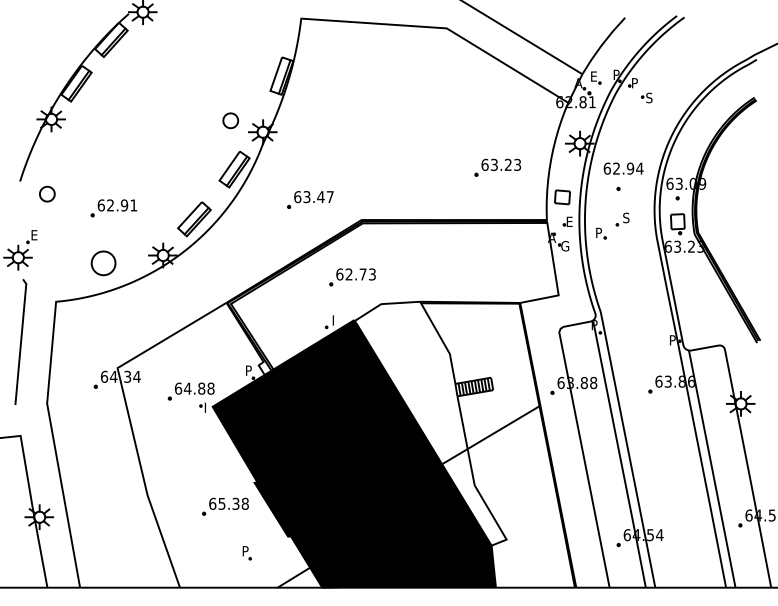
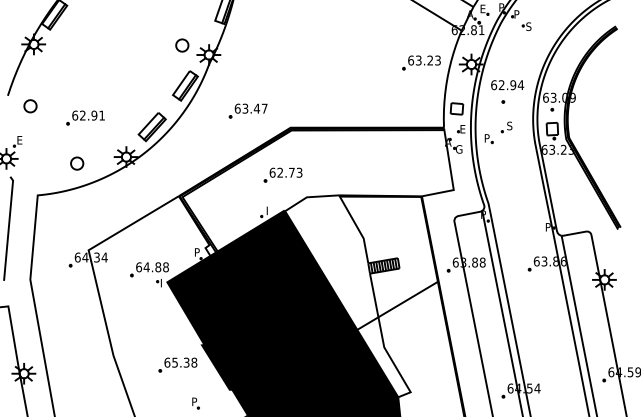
part: (497, 167) -> (421, 62), moved
part: (103, 263) -> (76, 163), size x0.62

